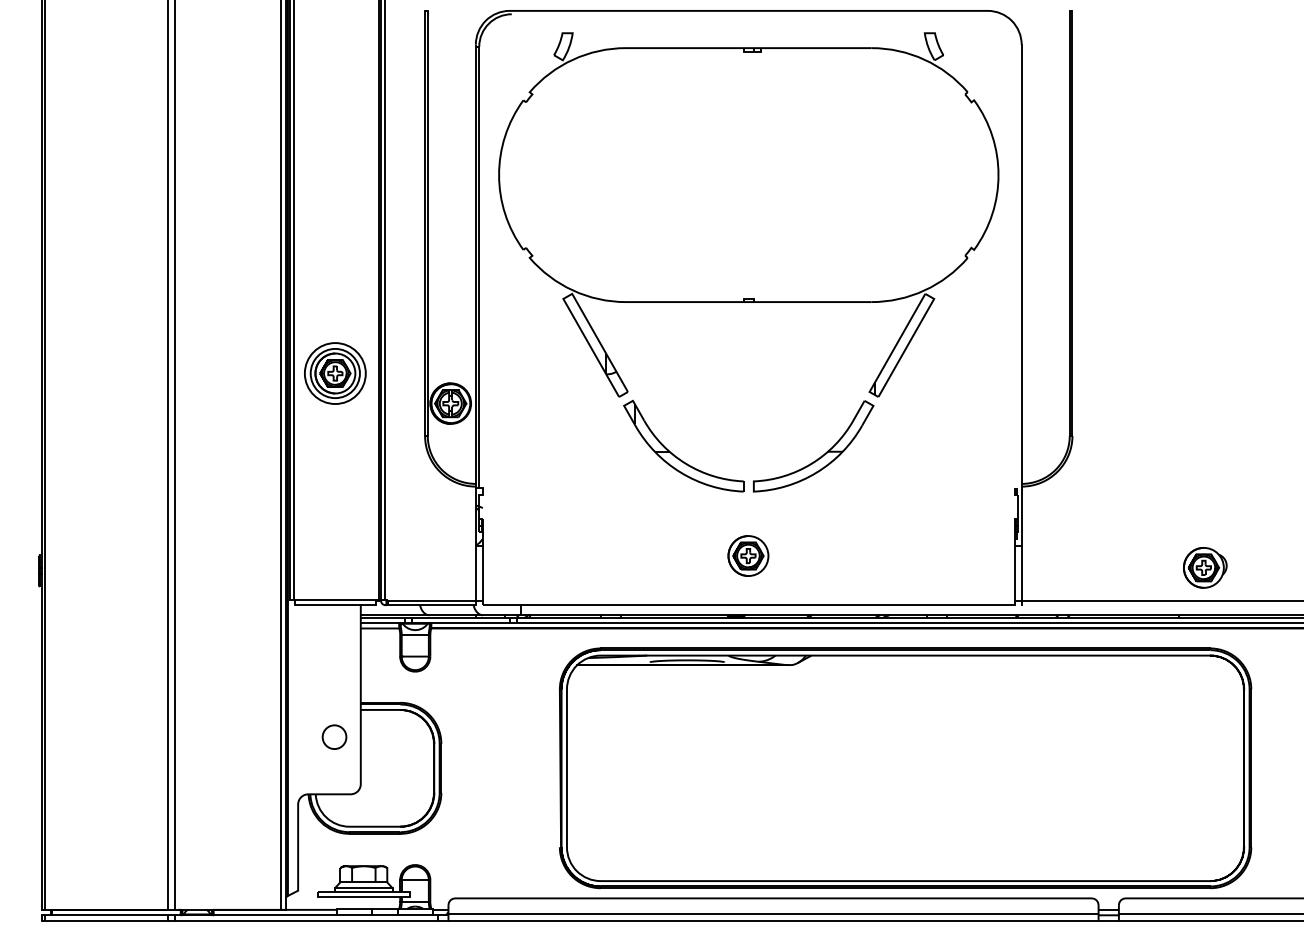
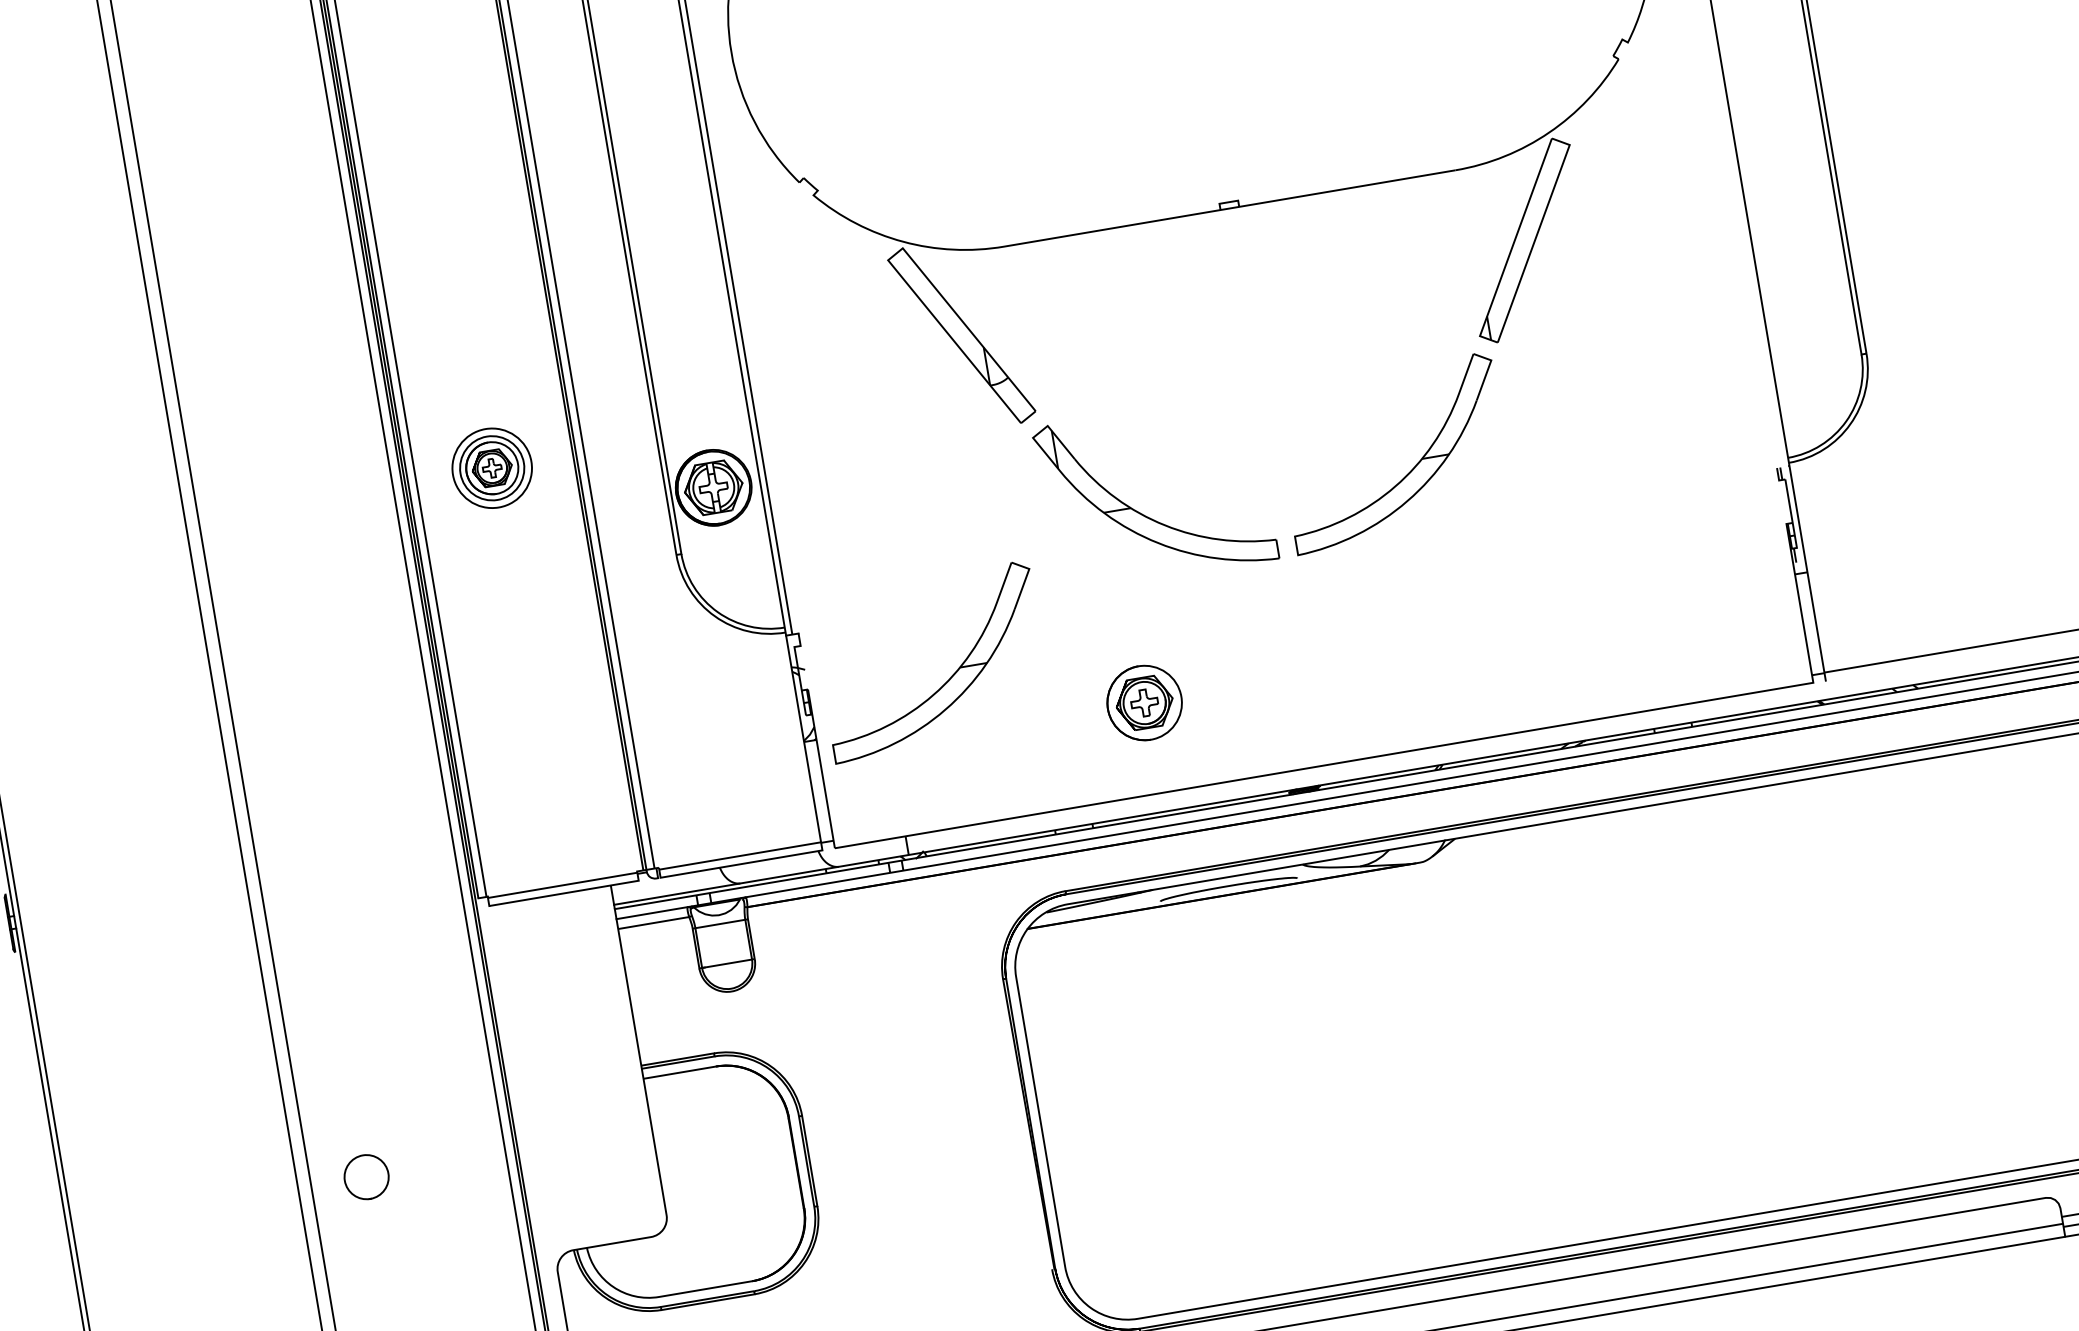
part: (335, 373) -> (492, 468), size x0.7
part: (558, 524) -> (949, 676), added
part: (748, 555) -> (1144, 702), moved
part: (334, 736) -> (366, 1175), moved

